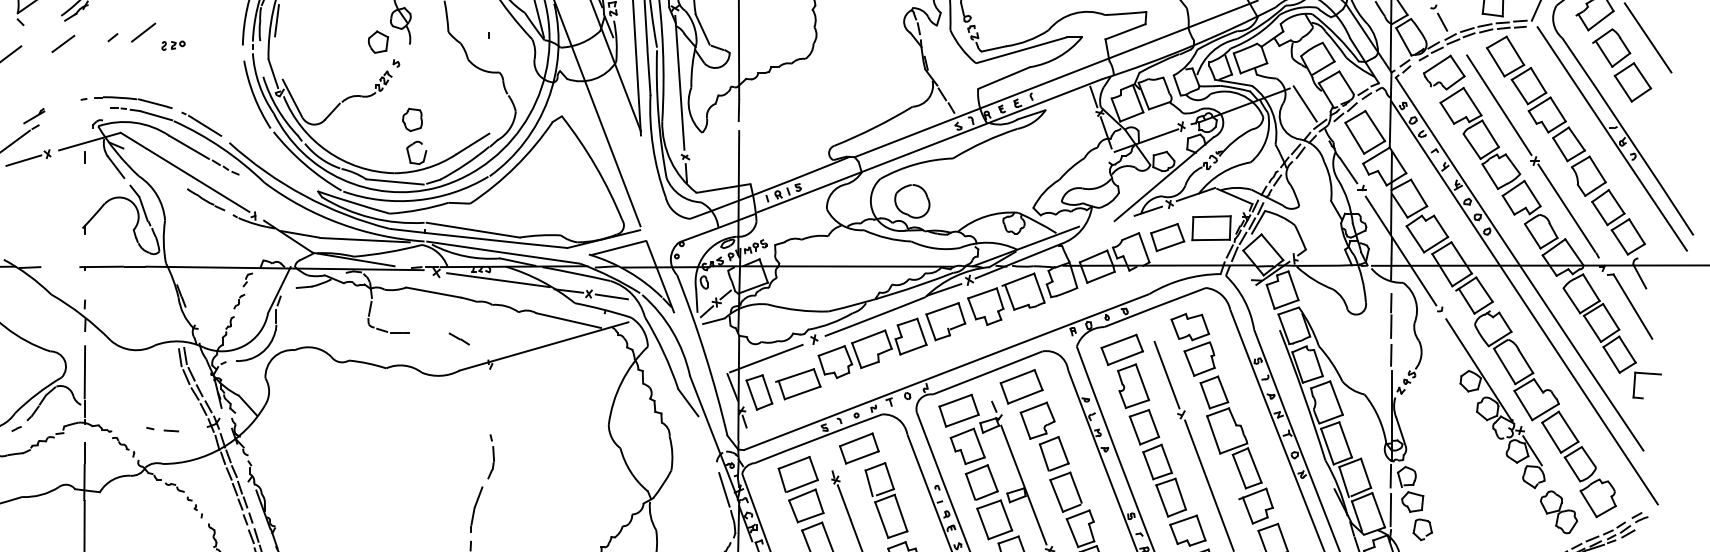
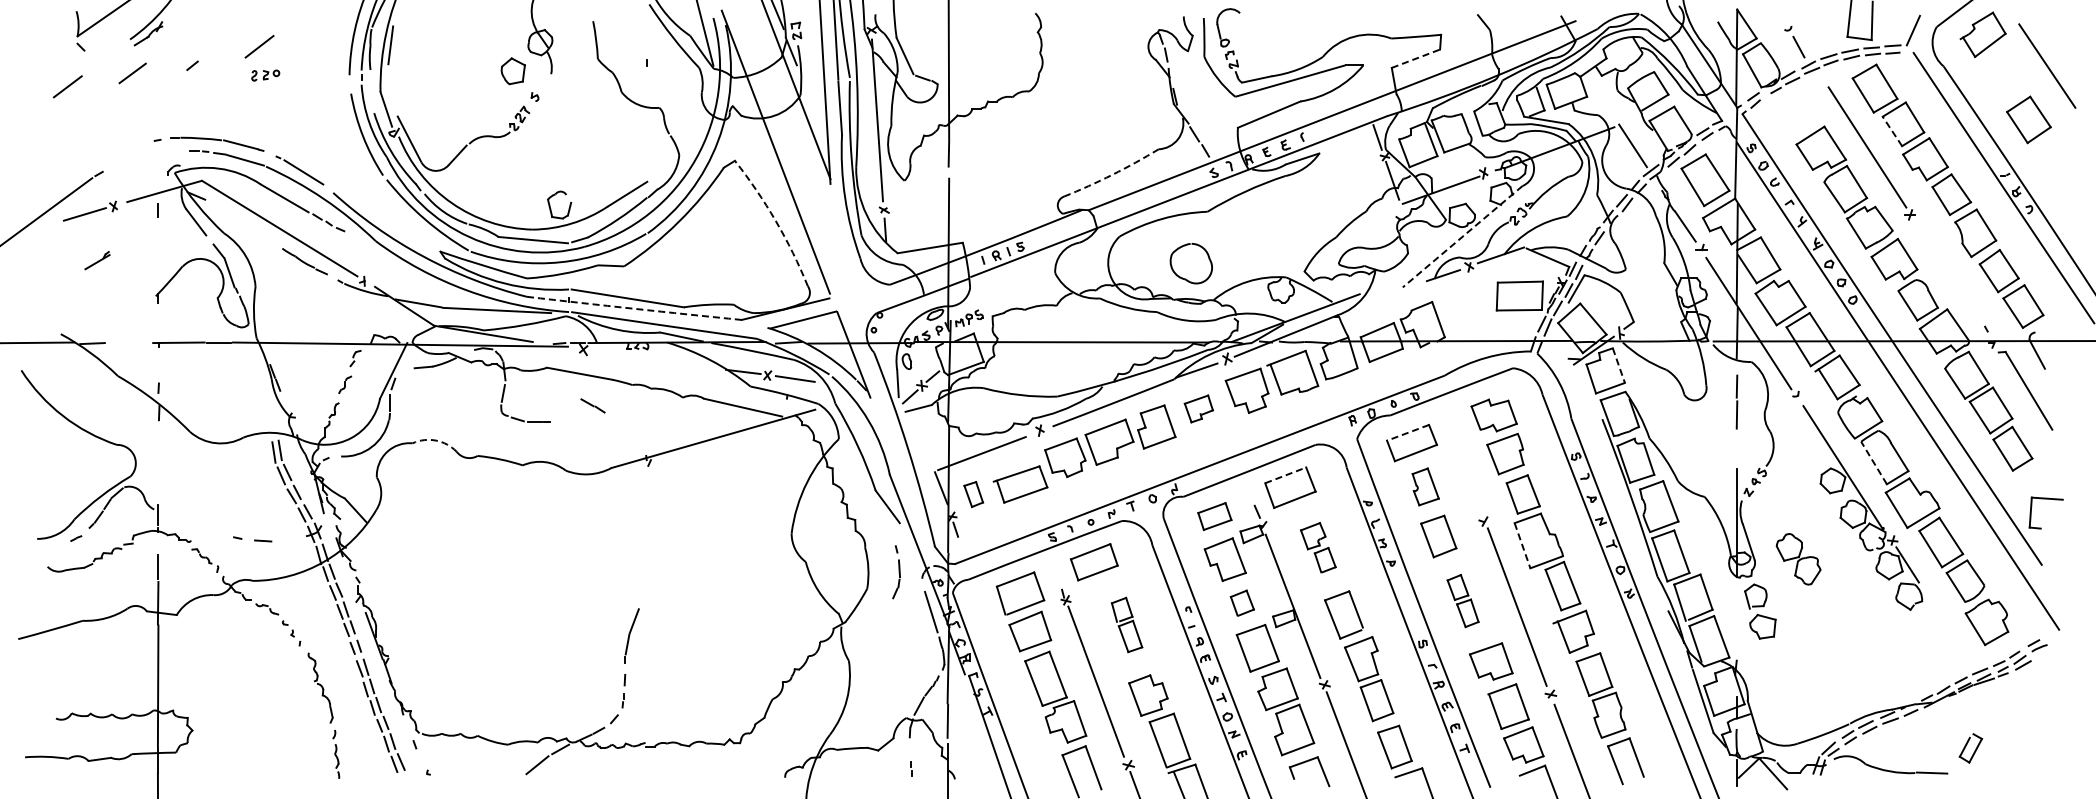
line: (1125, 31) -> (1415, 58), solid -> dashed
line: (143, 32) -> (259, 46), moved
part: (1611, 48) -> (2003, 78), removed
part: (1438, 64) -> (1794, 98), removed
line: (1519, 92) -> (1892, 131), solid -> dashed
part: (34, 116) -> (97, 260), moved
part: (412, 119) -> (554, 164), removed
arc: (874, 127) -> (1112, 174), solid -> dashed
arc: (595, 166) -> (775, 221), solid -> dashed
line: (1164, 179) -> (1462, 237), solid -> dashed
part: (911, 201) -> (1190, 263), moved
line: (1566, 207) -> (1948, 271), removed
part: (1167, 237) -> (1466, 307), removed
arc: (478, 238) -> (634, 308), solid -> dashed
line: (498, 279) -> (658, 358), removed
line: (1294, 286) -> (1619, 366), solid -> dashed
part: (945, 321) -> (1198, 408), size x0.6
line: (458, 338) -> (592, 405), moved
line: (1118, 341) -> (1407, 433), solid -> dashed
arc: (314, 347) -> (435, 440), solid -> dashed
line: (1390, 355) -> (1736, 449), removed
line: (1505, 366) -> (1874, 463), solid -> dashed
line: (84, 371) -> (158, 469), removed
part: (1646, 374) -> (2045, 499), moved
line: (1167, 375) -> (1466, 473), removed
line: (1017, 376) -> (1285, 475), solid -> dashed
part: (1133, 385) -> (1425, 486), size x0.7
part: (759, 392) -> (973, 494), size x0.6
part: (958, 410) -> (1214, 516), size x0.7
line: (1213, 434) -> (1522, 545), solid -> dashed
part: (1044, 436) -> (1318, 547), size x0.6
part: (491, 457) -> (896, 572), moved
line: (1390, 476) -> (1736, 595), removed
part: (1164, 480) -> (1462, 600), size x0.6
part: (981, 481) -> (1242, 602), size x0.6
part: (885, 500) -> (1126, 624), size x0.6
line: (1390, 510) -> (1736, 636), removed
part: (1558, 512) -> (1798, 559), moved
part: (1426, 534) -> (1779, 666), removed

